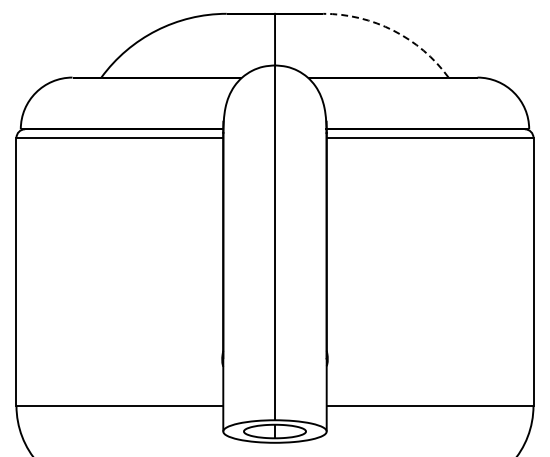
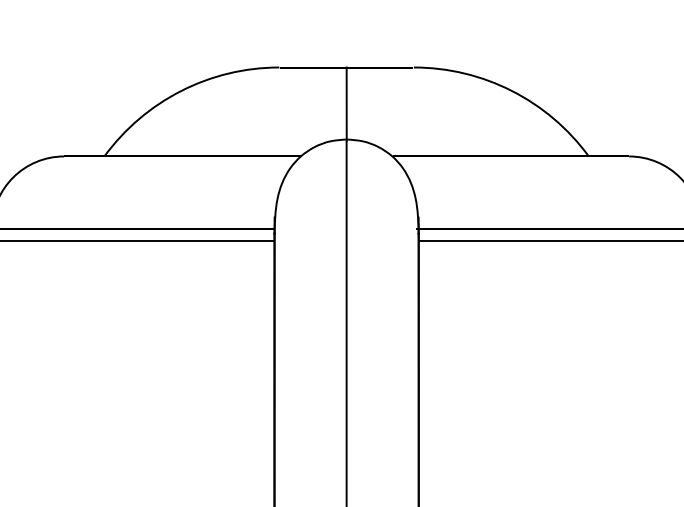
arc: (393, 30) -> (511, 90), dashed -> solid

